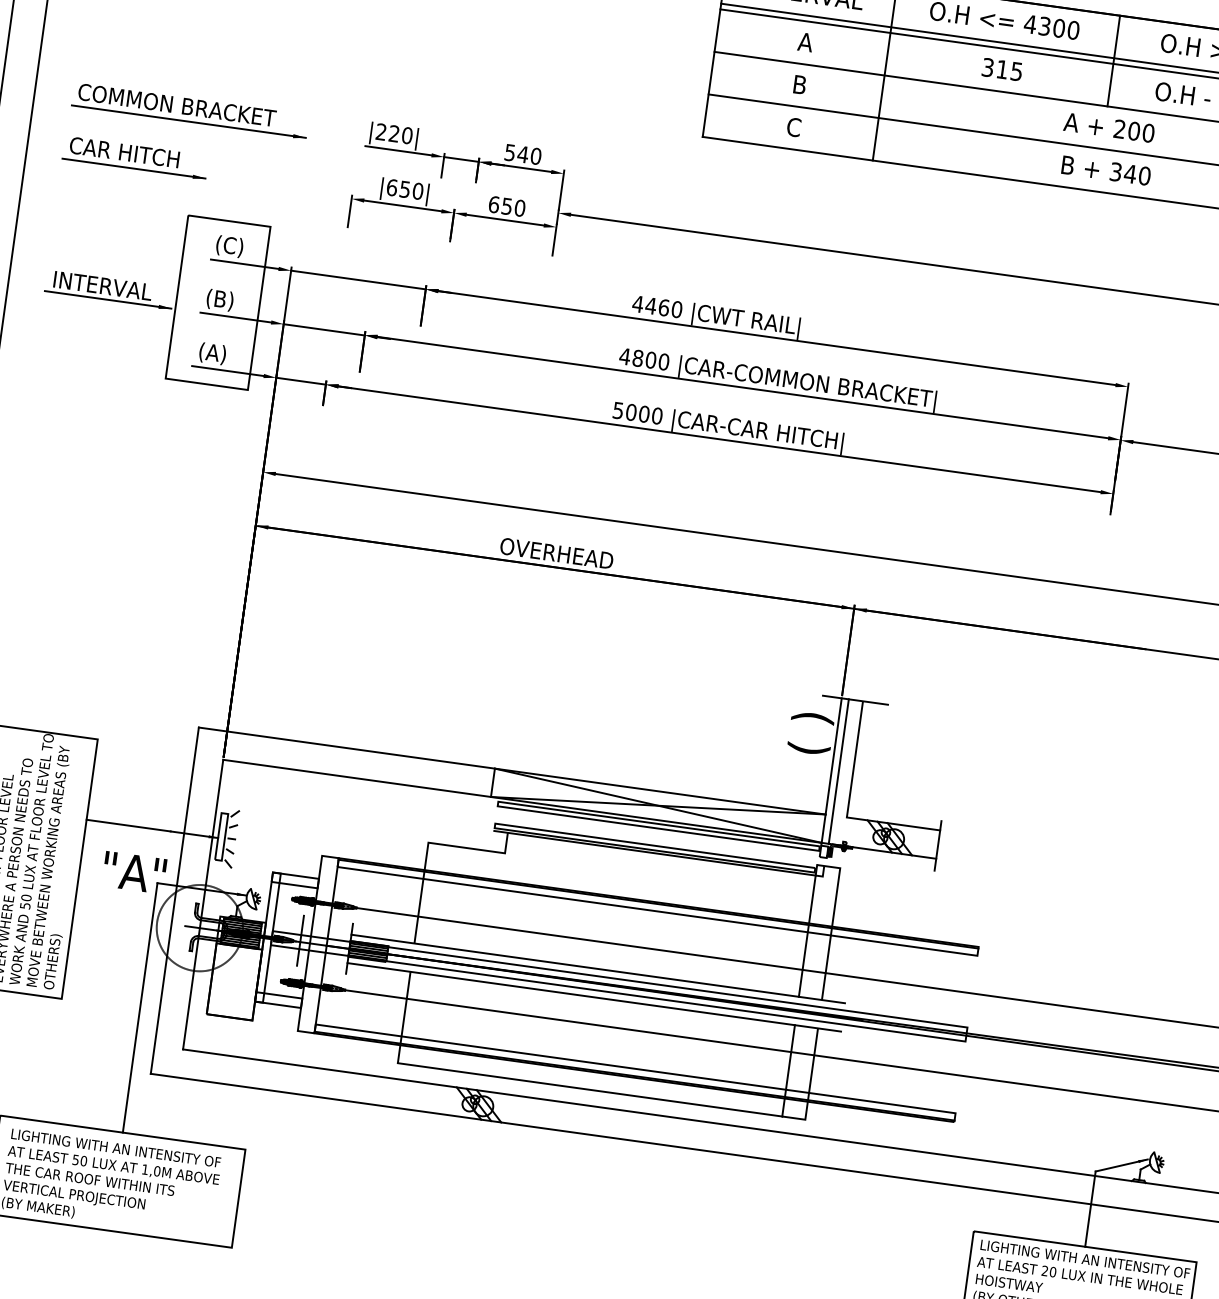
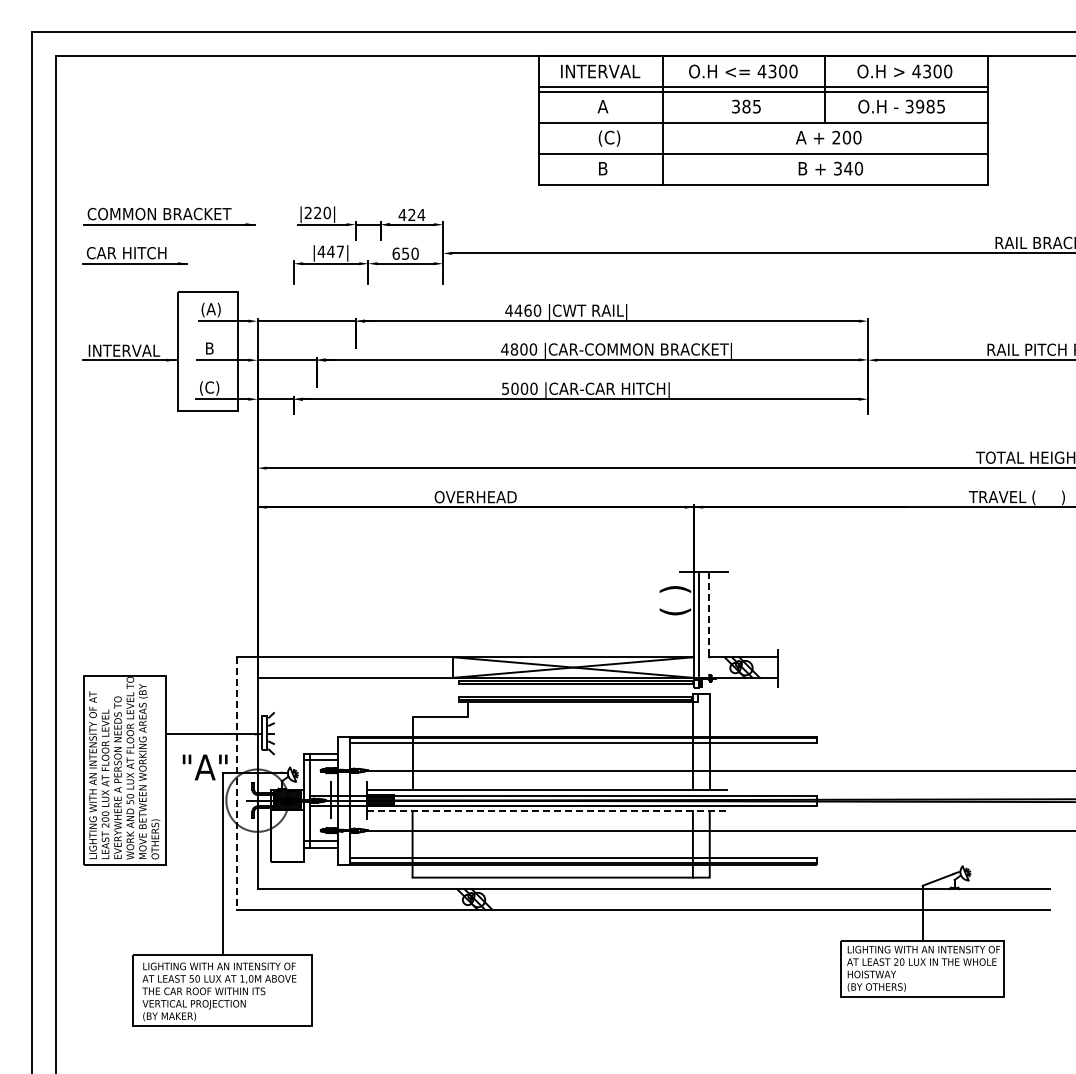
text: (1002, 69) -> (746, 106), 315 -> 385
text: (808, 87) -> (609, 138), B -> (C)
text: (793, 126) -> (602, 168), C -> B
text: (522, 153) -> (411, 214), 540 -> 424
text: (404, 189) -> (330, 251), |650| -> |447|
text: (228, 245) -> (210, 309), (C) -> (A)
text: (219, 300) -> (209, 349), (B) -> B
text: (212, 352) -> (209, 387), (A) -> (C)
line: (854, 760) -> (709, 615), solid -> dashed
line: (174, 901) -> (236, 784), solid -> dashed
line: (594, 997) -> (546, 811), solid -> dashed

